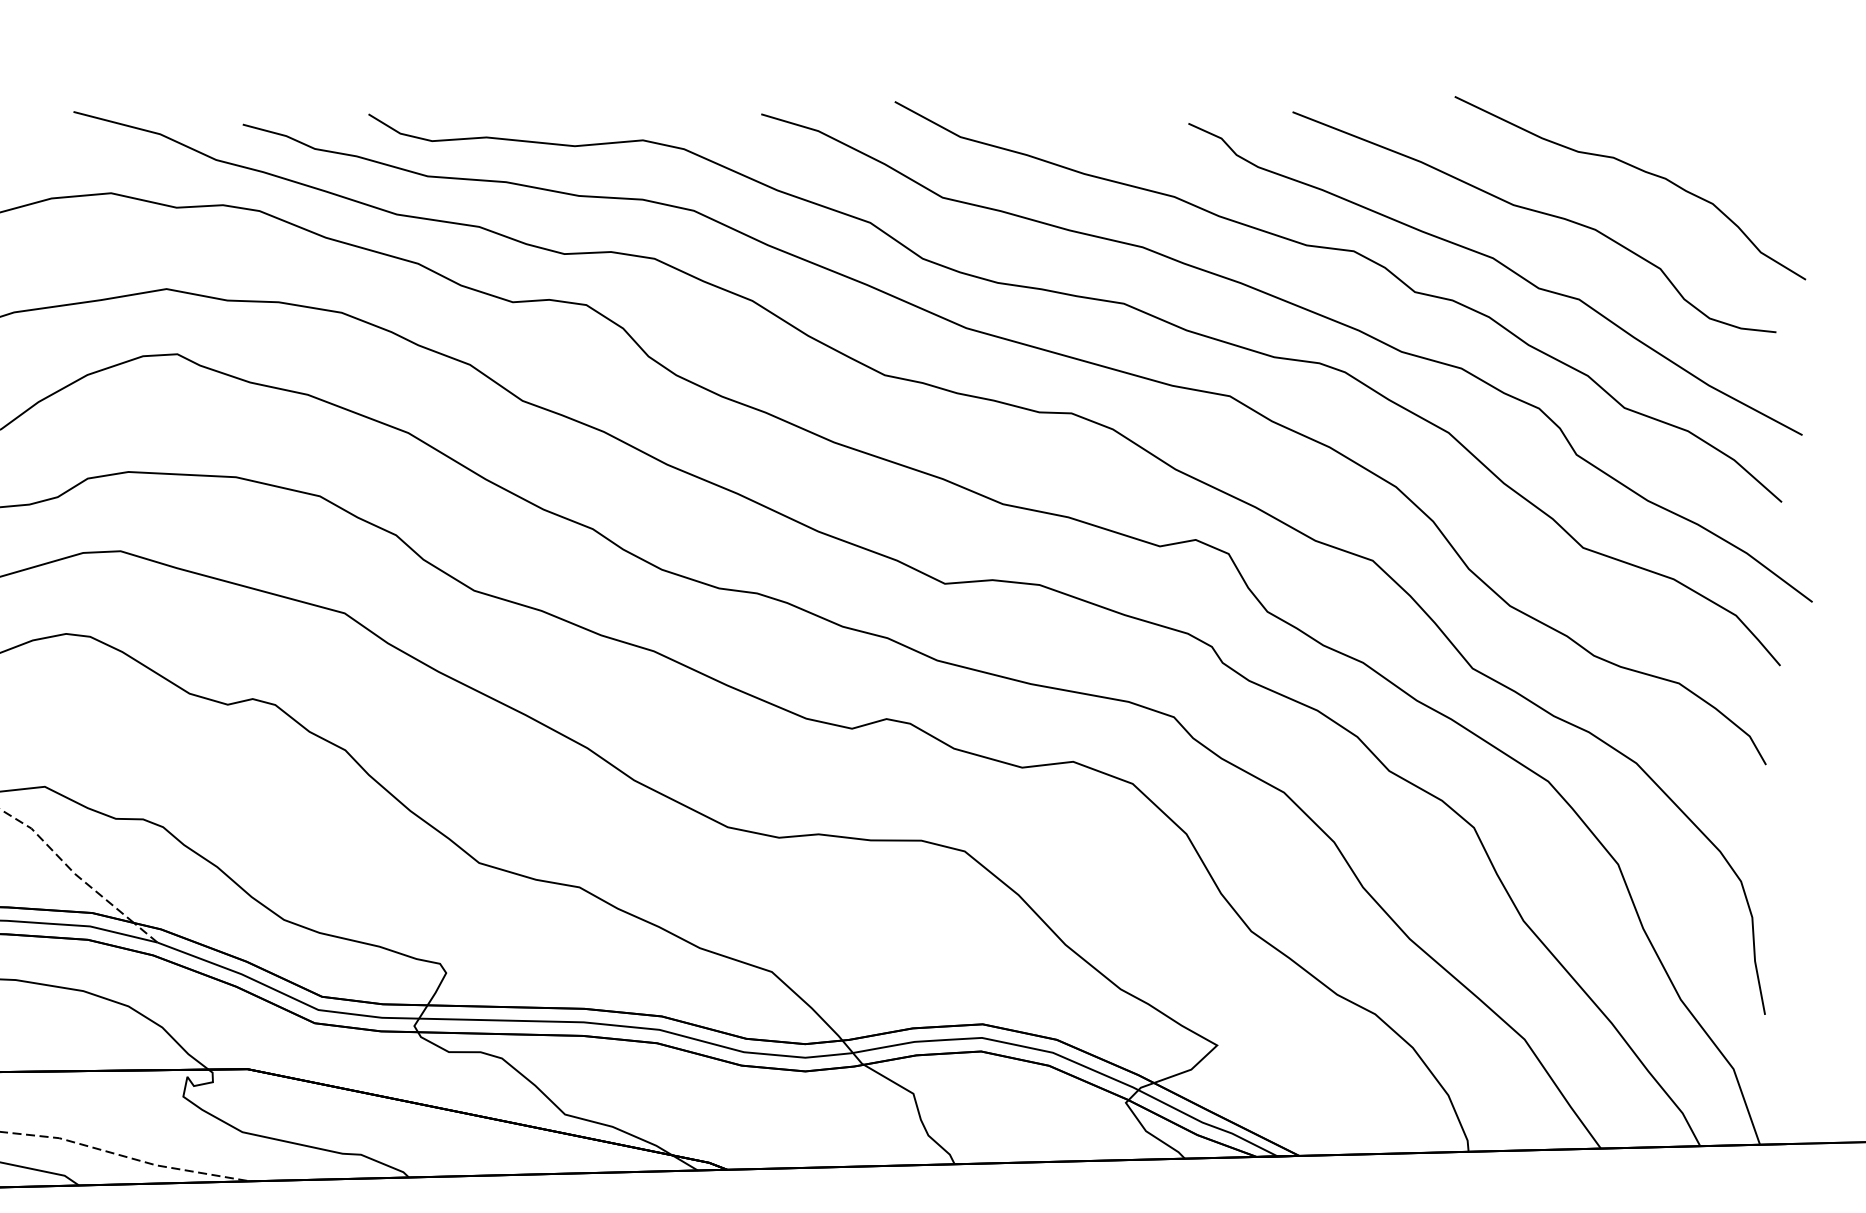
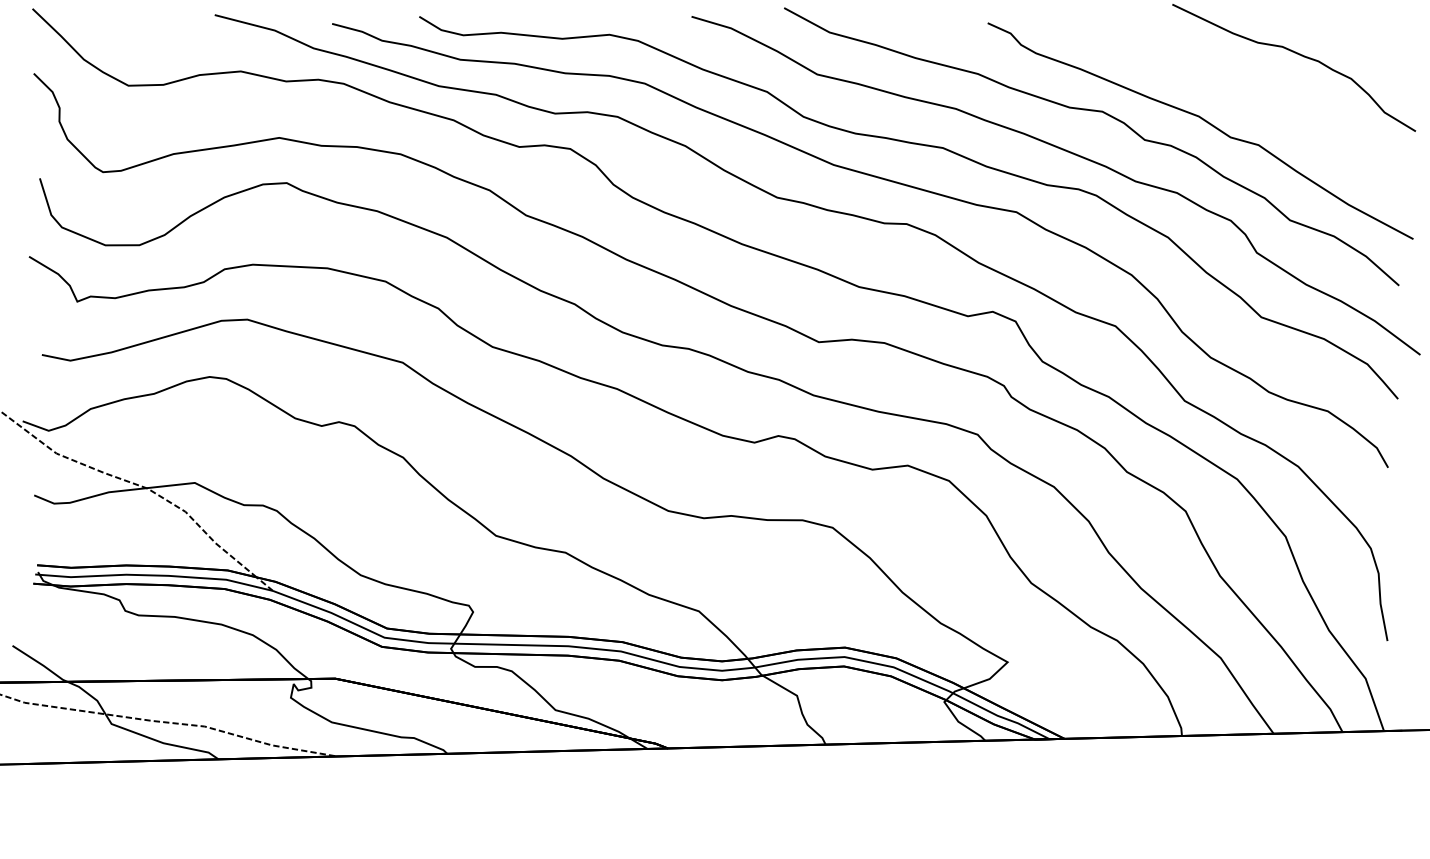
part: (1538, 213) -> (1230, 85), removed

